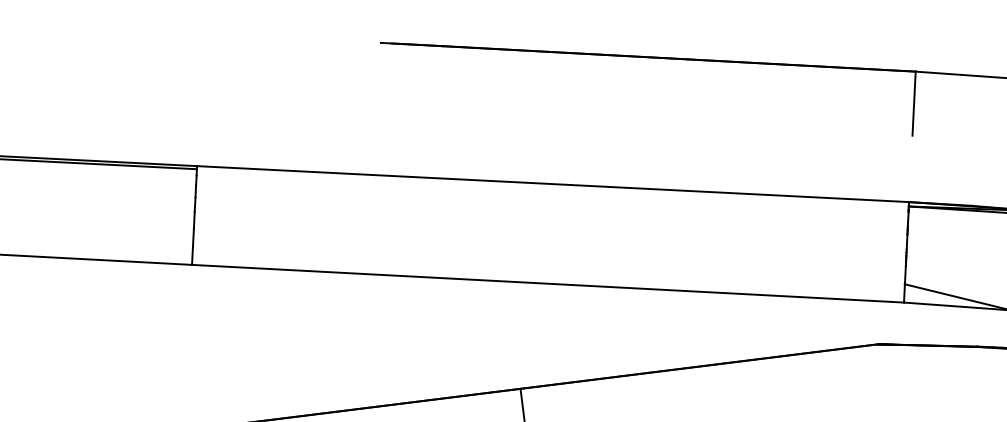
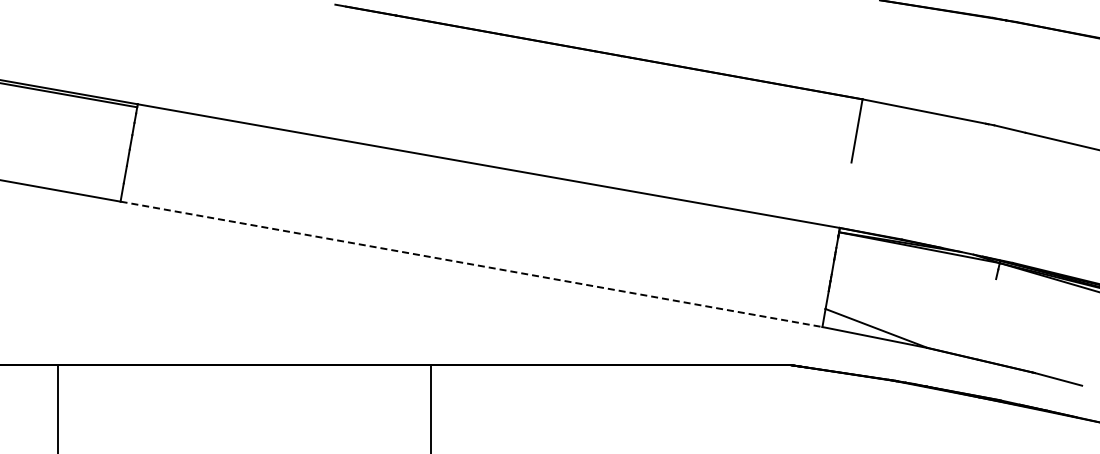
line: (549, 283) -> (472, 264), solid -> dashed

